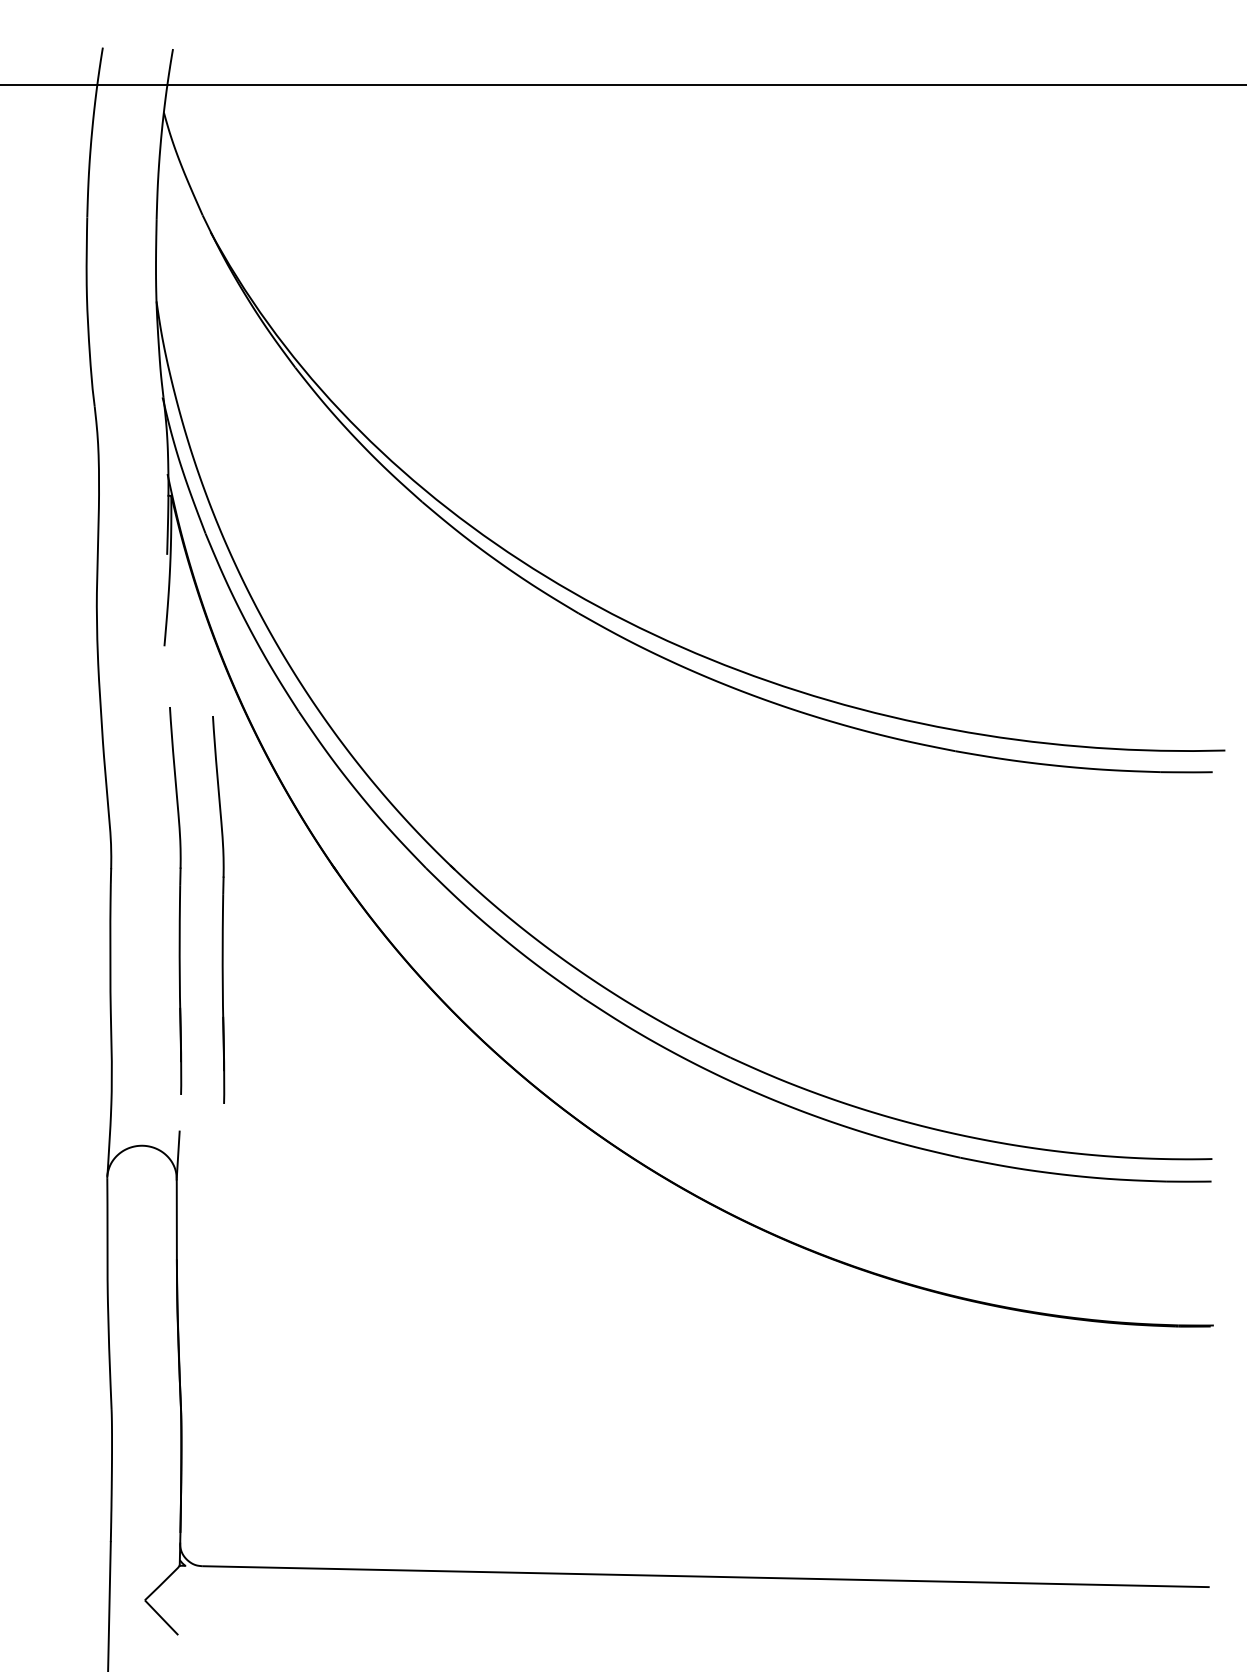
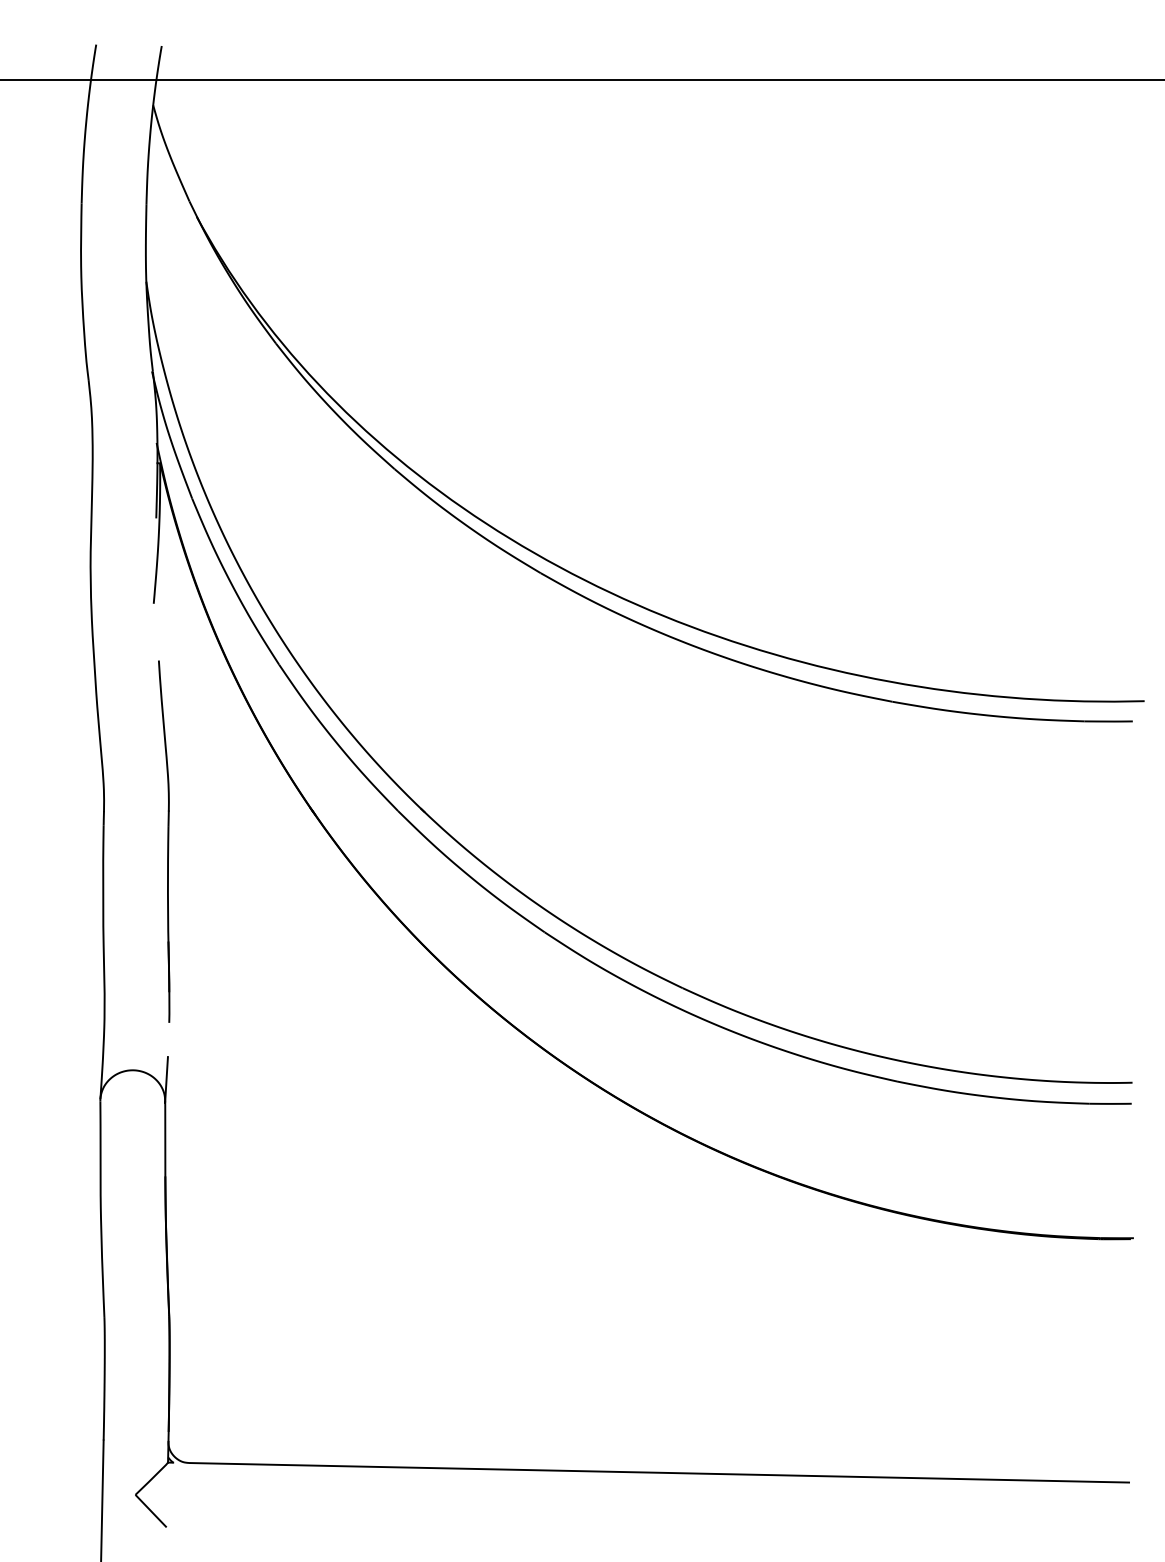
part: (218, 909) -> (204, 849), removed

